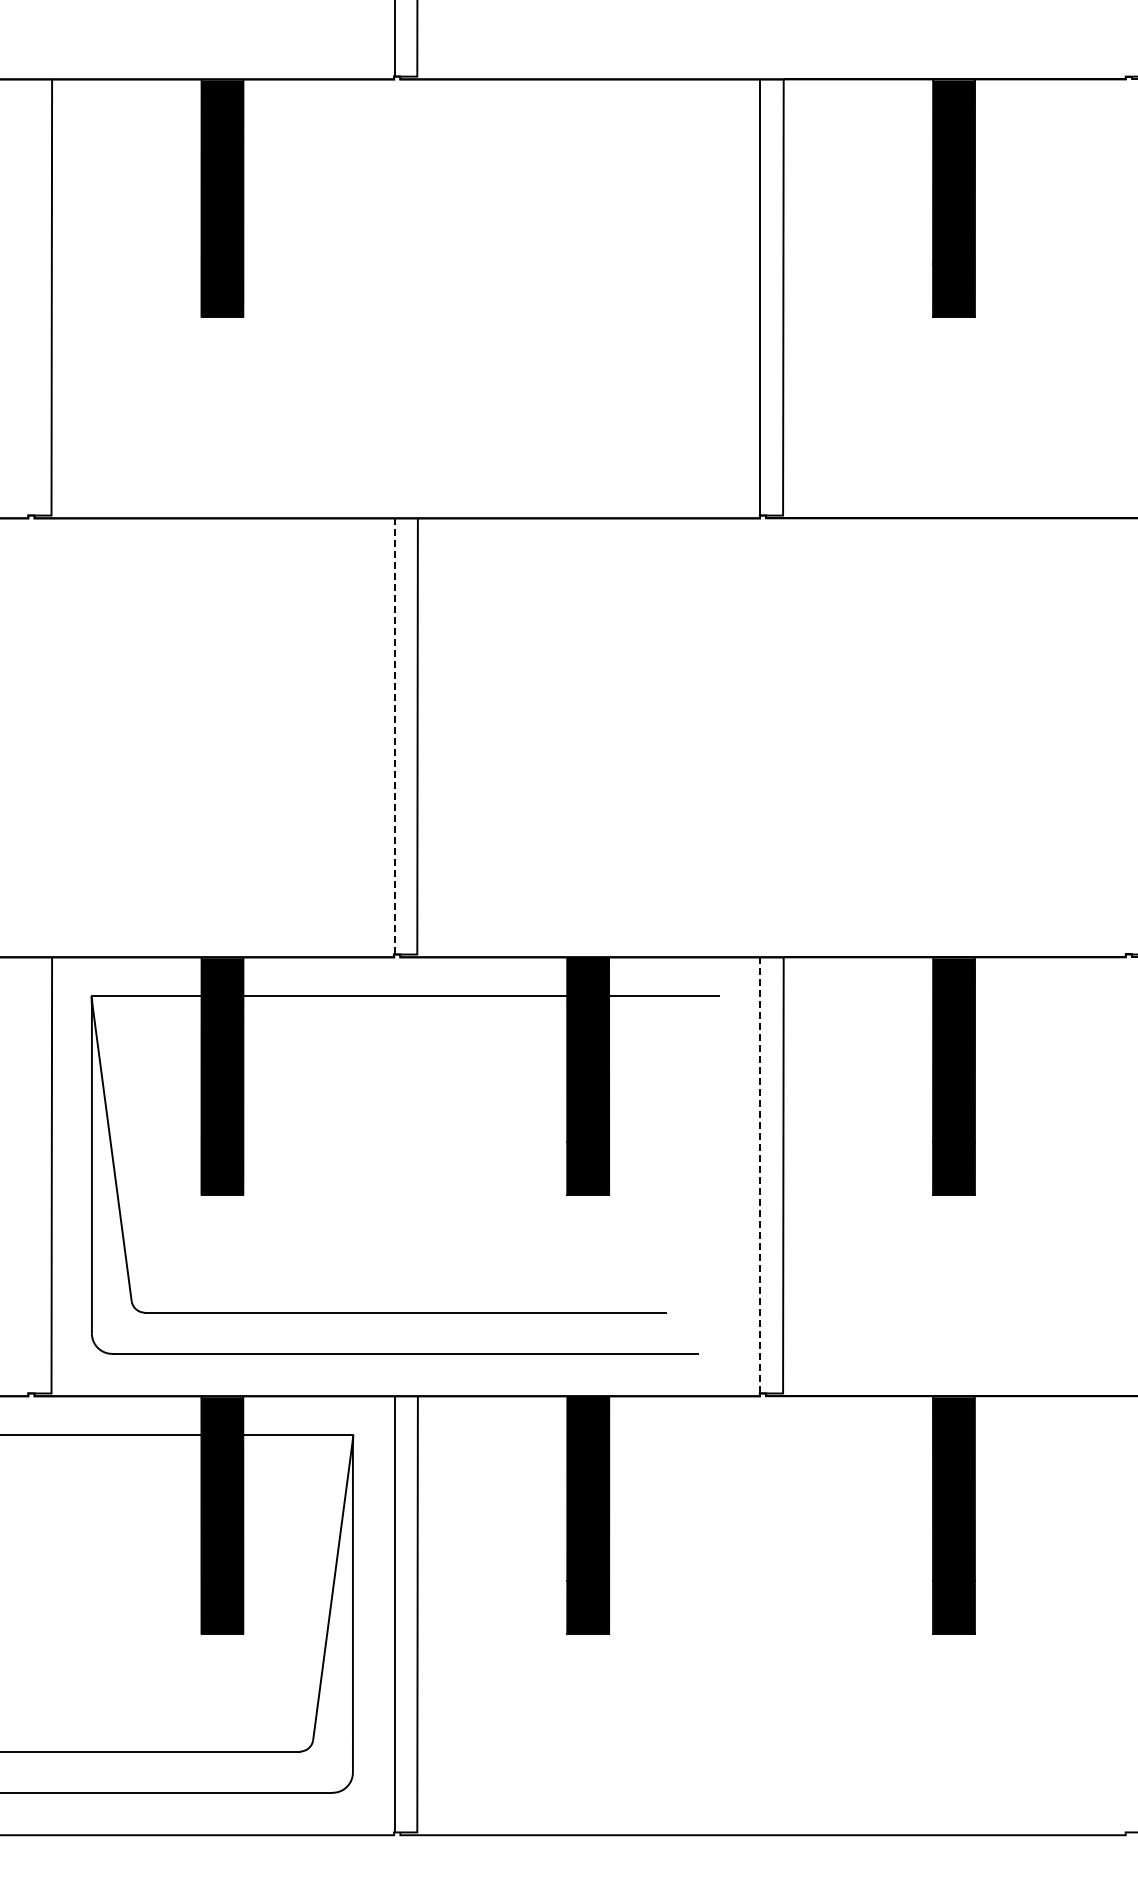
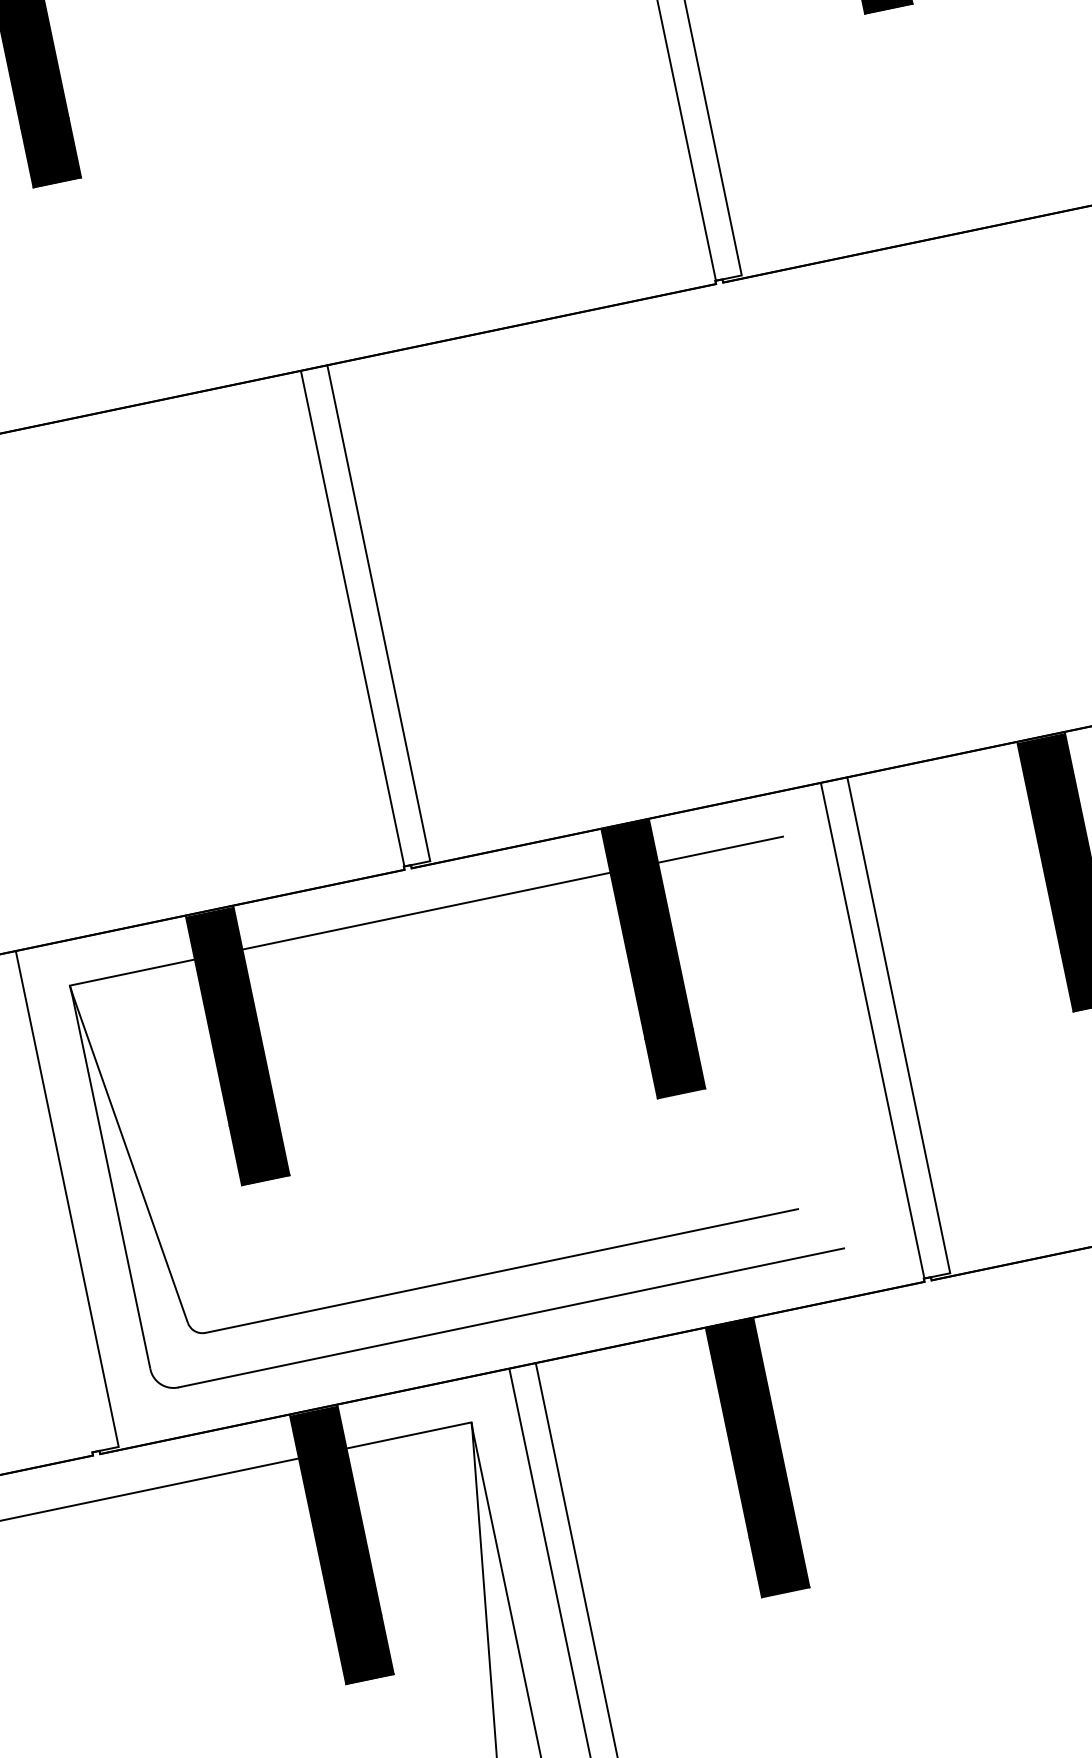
line: (394, 736) -> (352, 618), dashed -> solid
line: (760, 1175) -> (872, 1030), dashed -> solid

